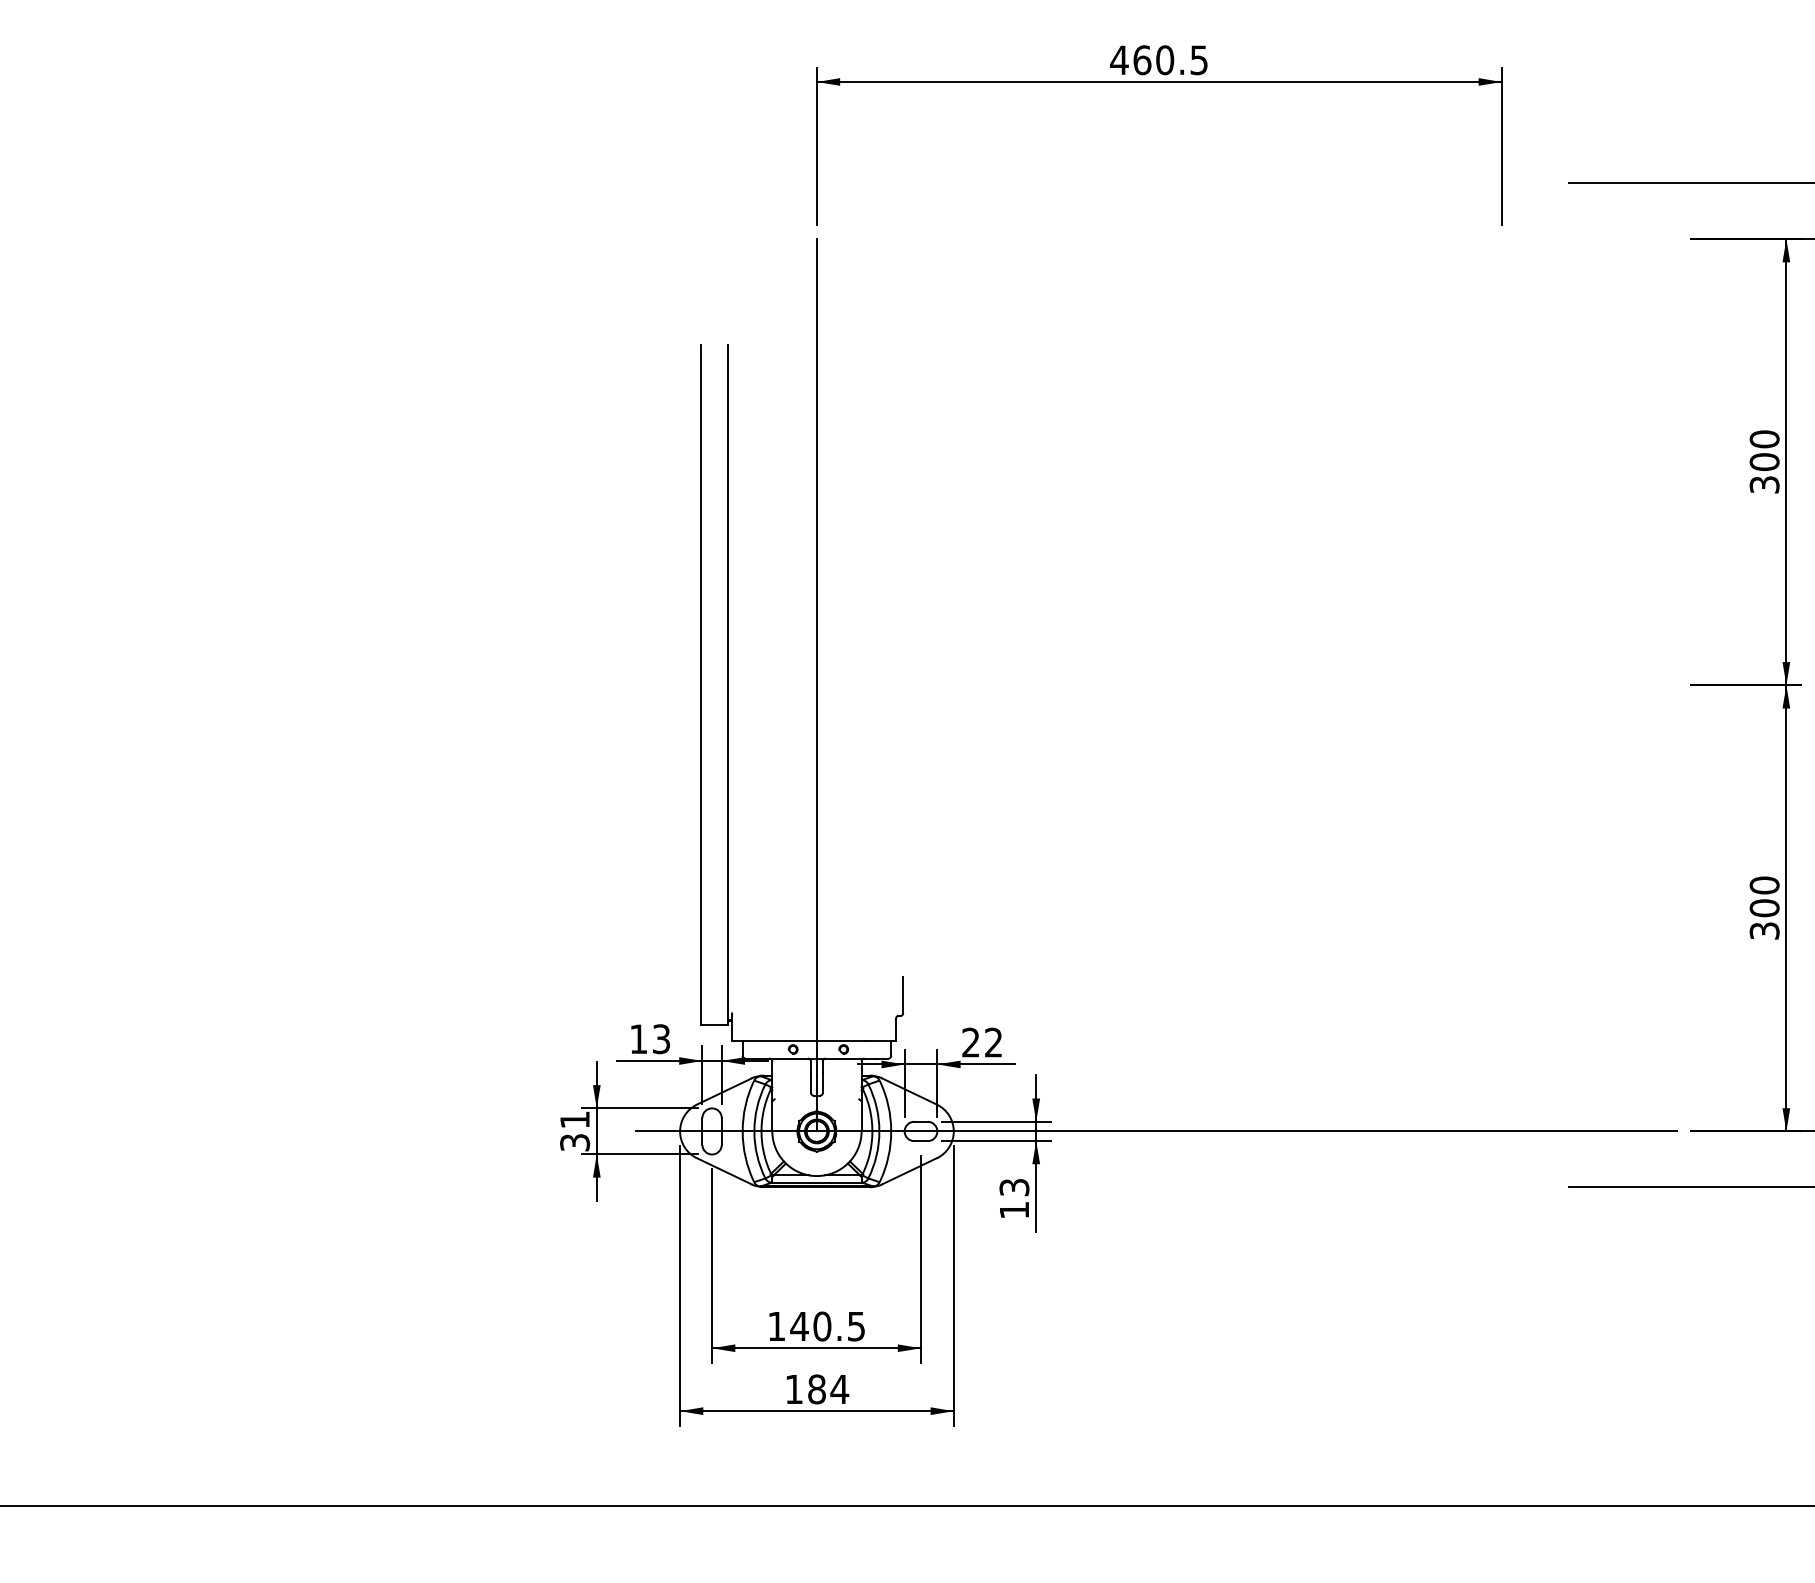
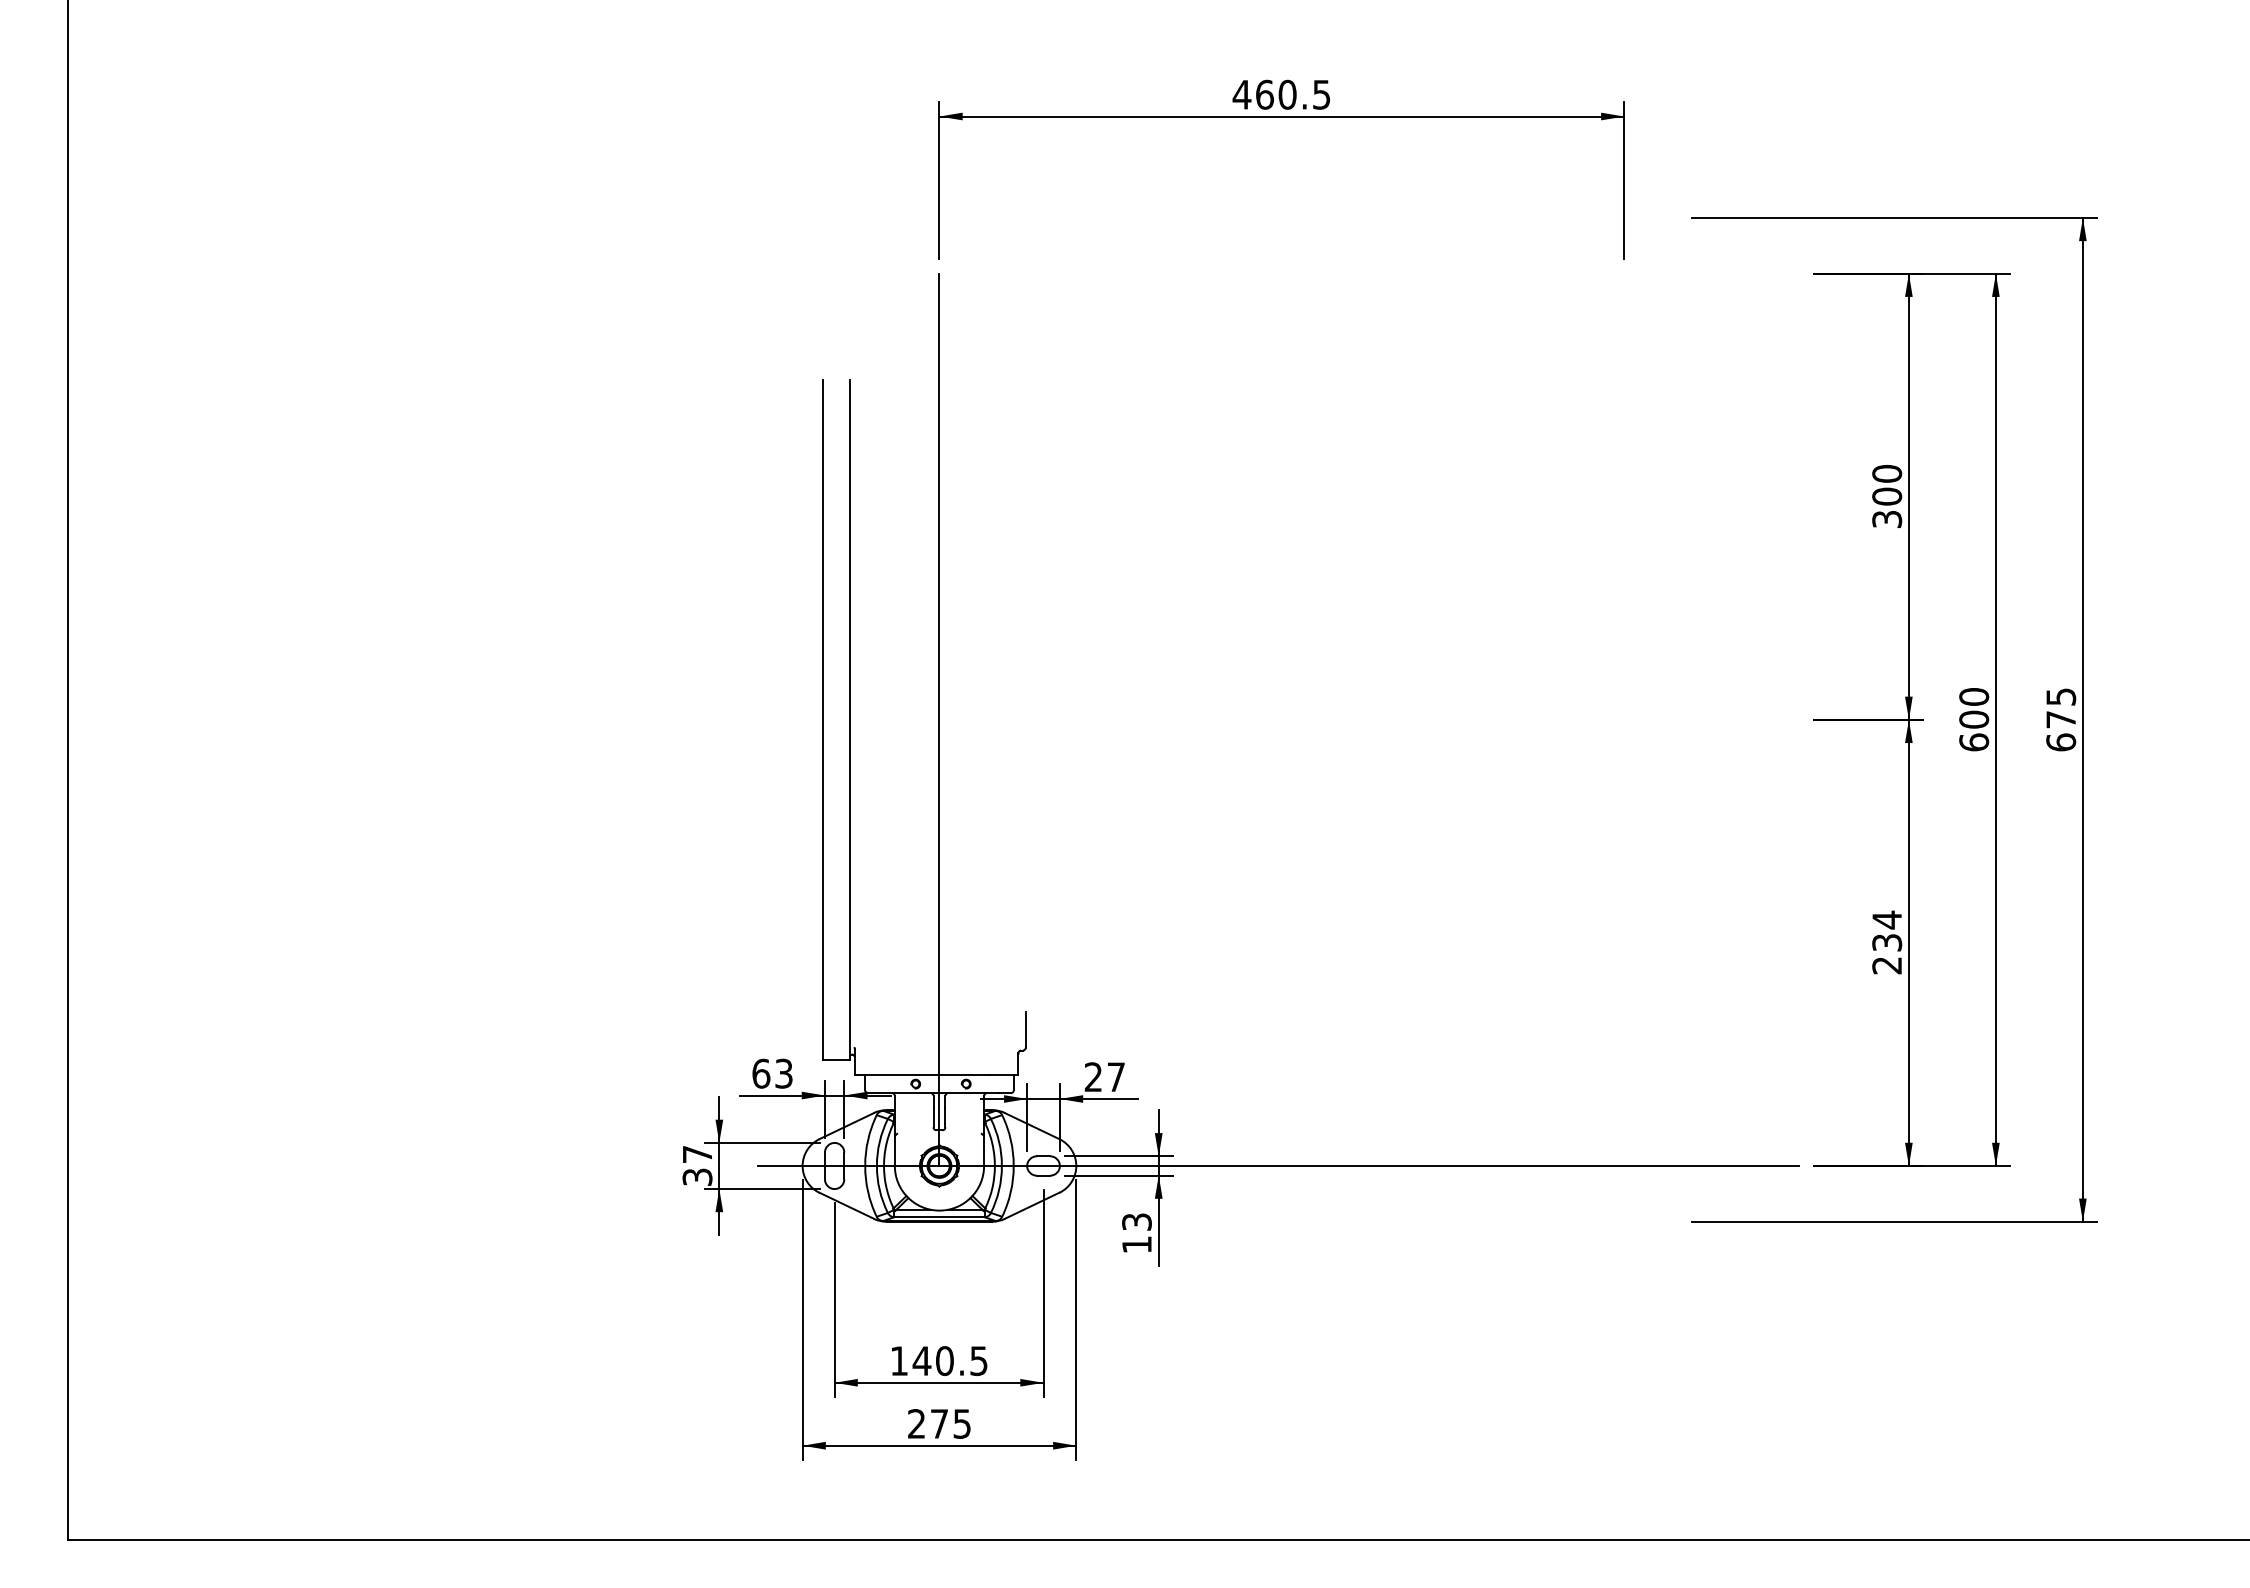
text: (1764, 907) -> (1887, 942), 300 -> 234
text: (638, 1038) -> (761, 1073), 13 -> 63
text: (992, 1041) -> (1115, 1076), 22 -> 27
text: (574, 1119) -> (697, 1154), 31 -> 37
text: (816, 1388) -> (939, 1423), 184 -> 275

